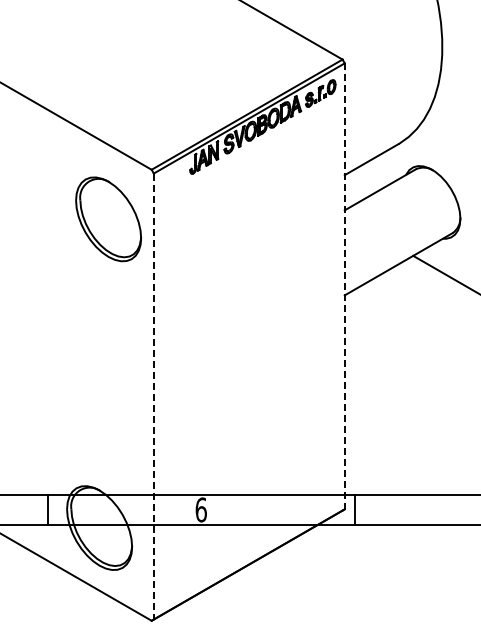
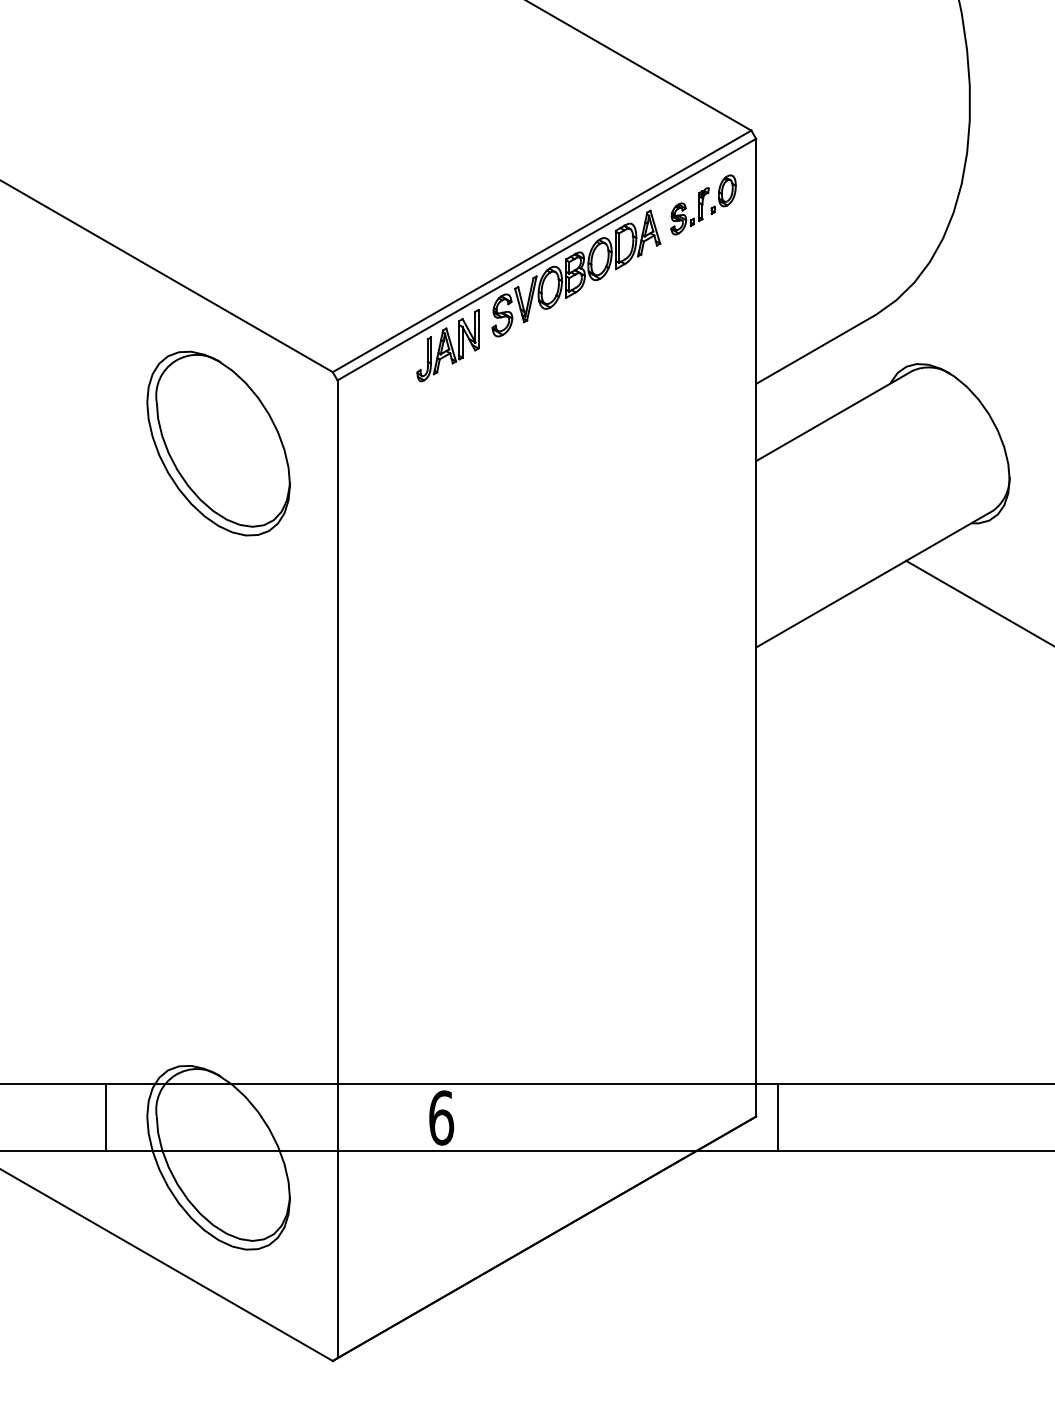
part: (108, 219) -> (218, 443), moved
line: (344, 286) -> (755, 628), dashed -> solid
line: (153, 397) -> (336, 871), dashed -> solid

